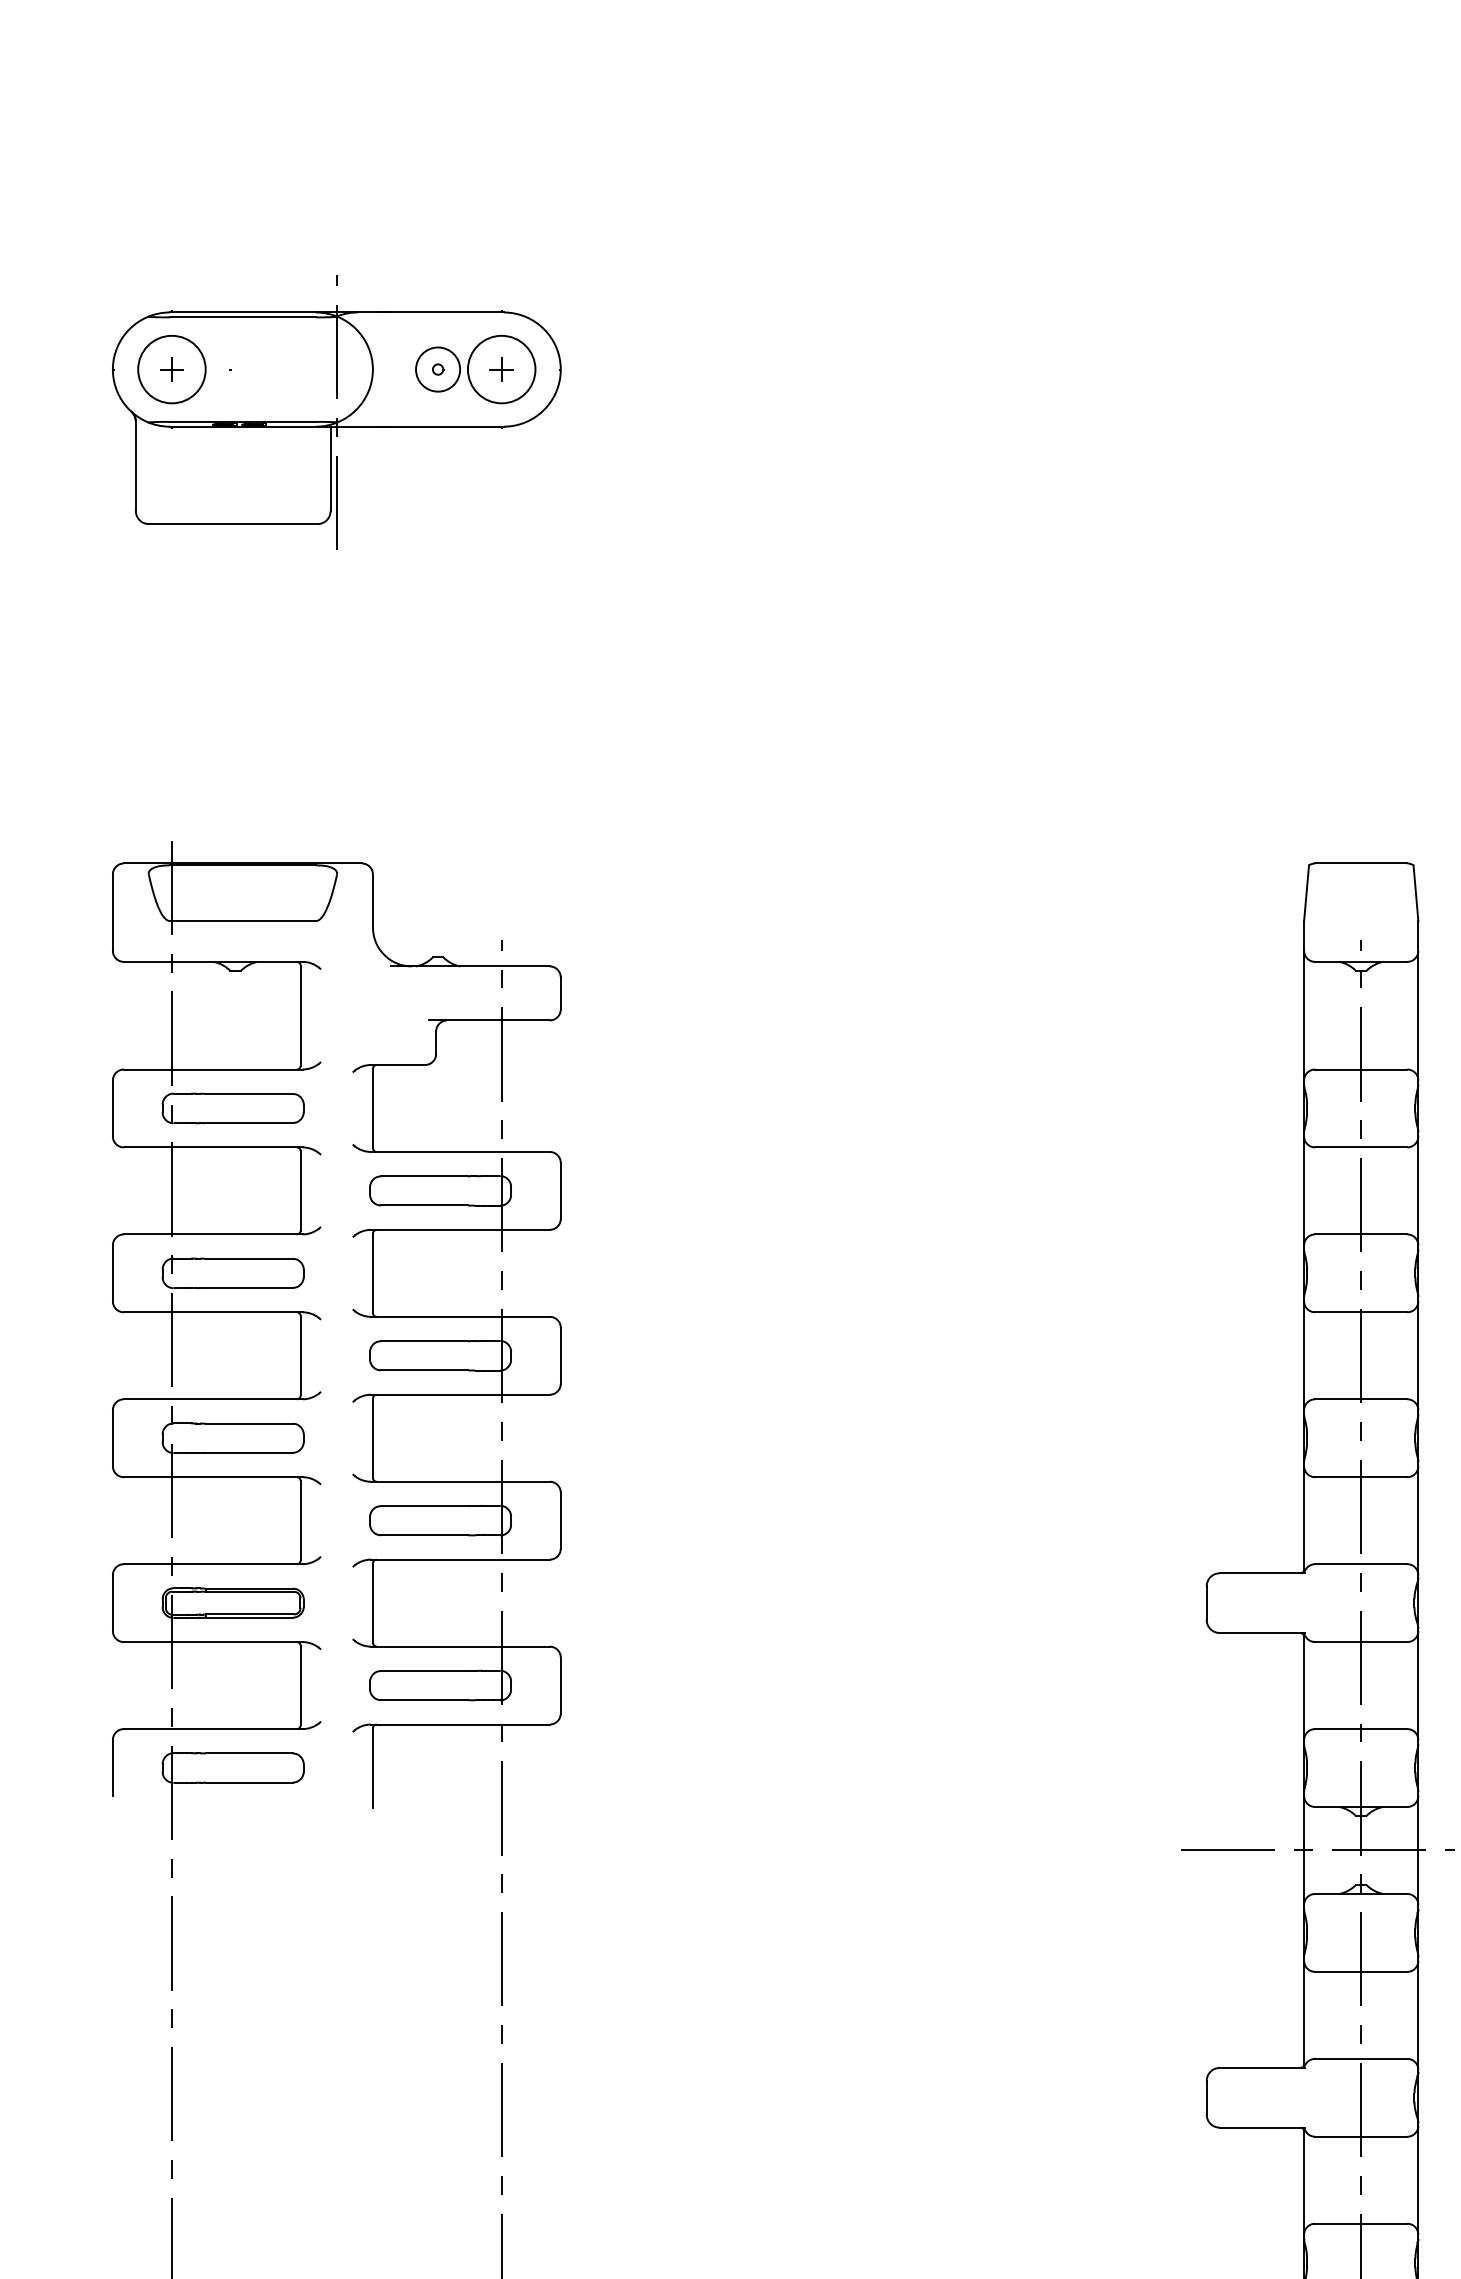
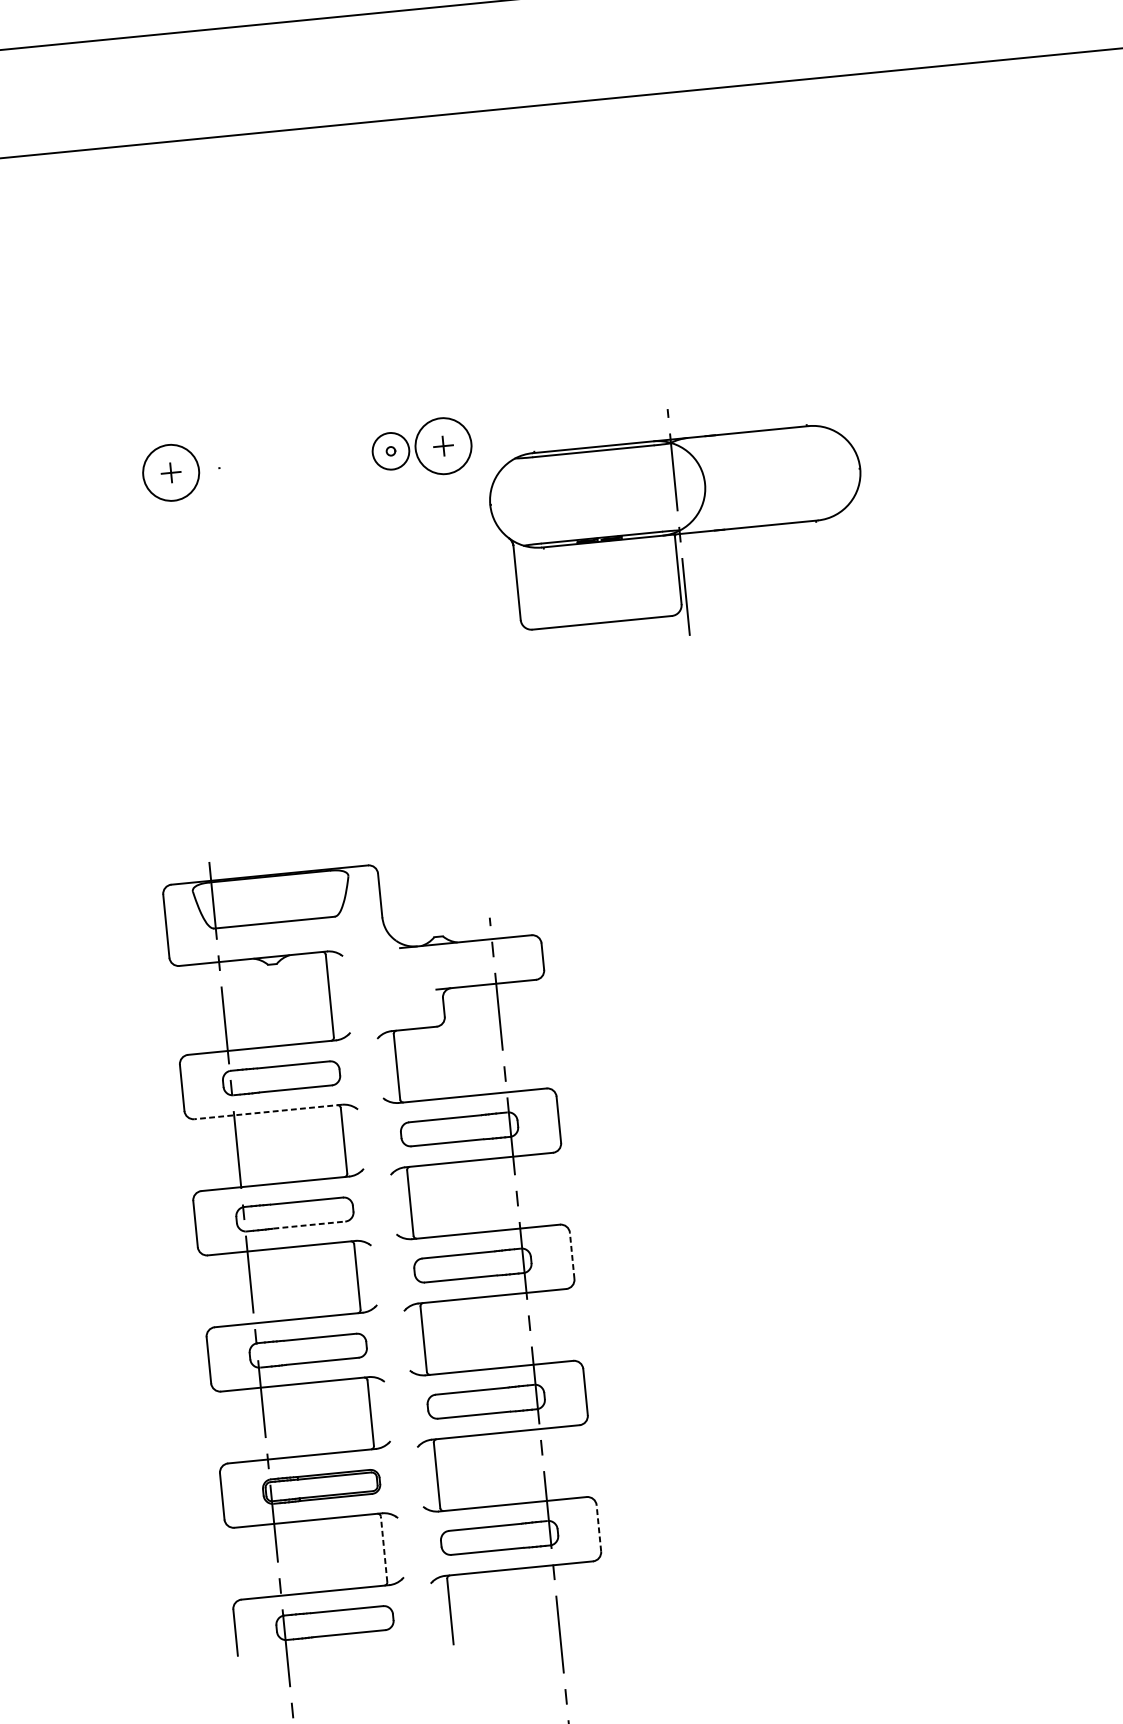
part: (336, 412) -> (678, 522), moved
line: (212, 1147) -> (267, 1112), solid -> dashed
line: (249, 1287) -> (309, 1224), solid -> dashed
line: (560, 1355) -> (571, 1255), solid -> dashed
line: (300, 1685) -> (383, 1549), solid -> dashed
line: (560, 1685) -> (598, 1528), solid -> dashed

